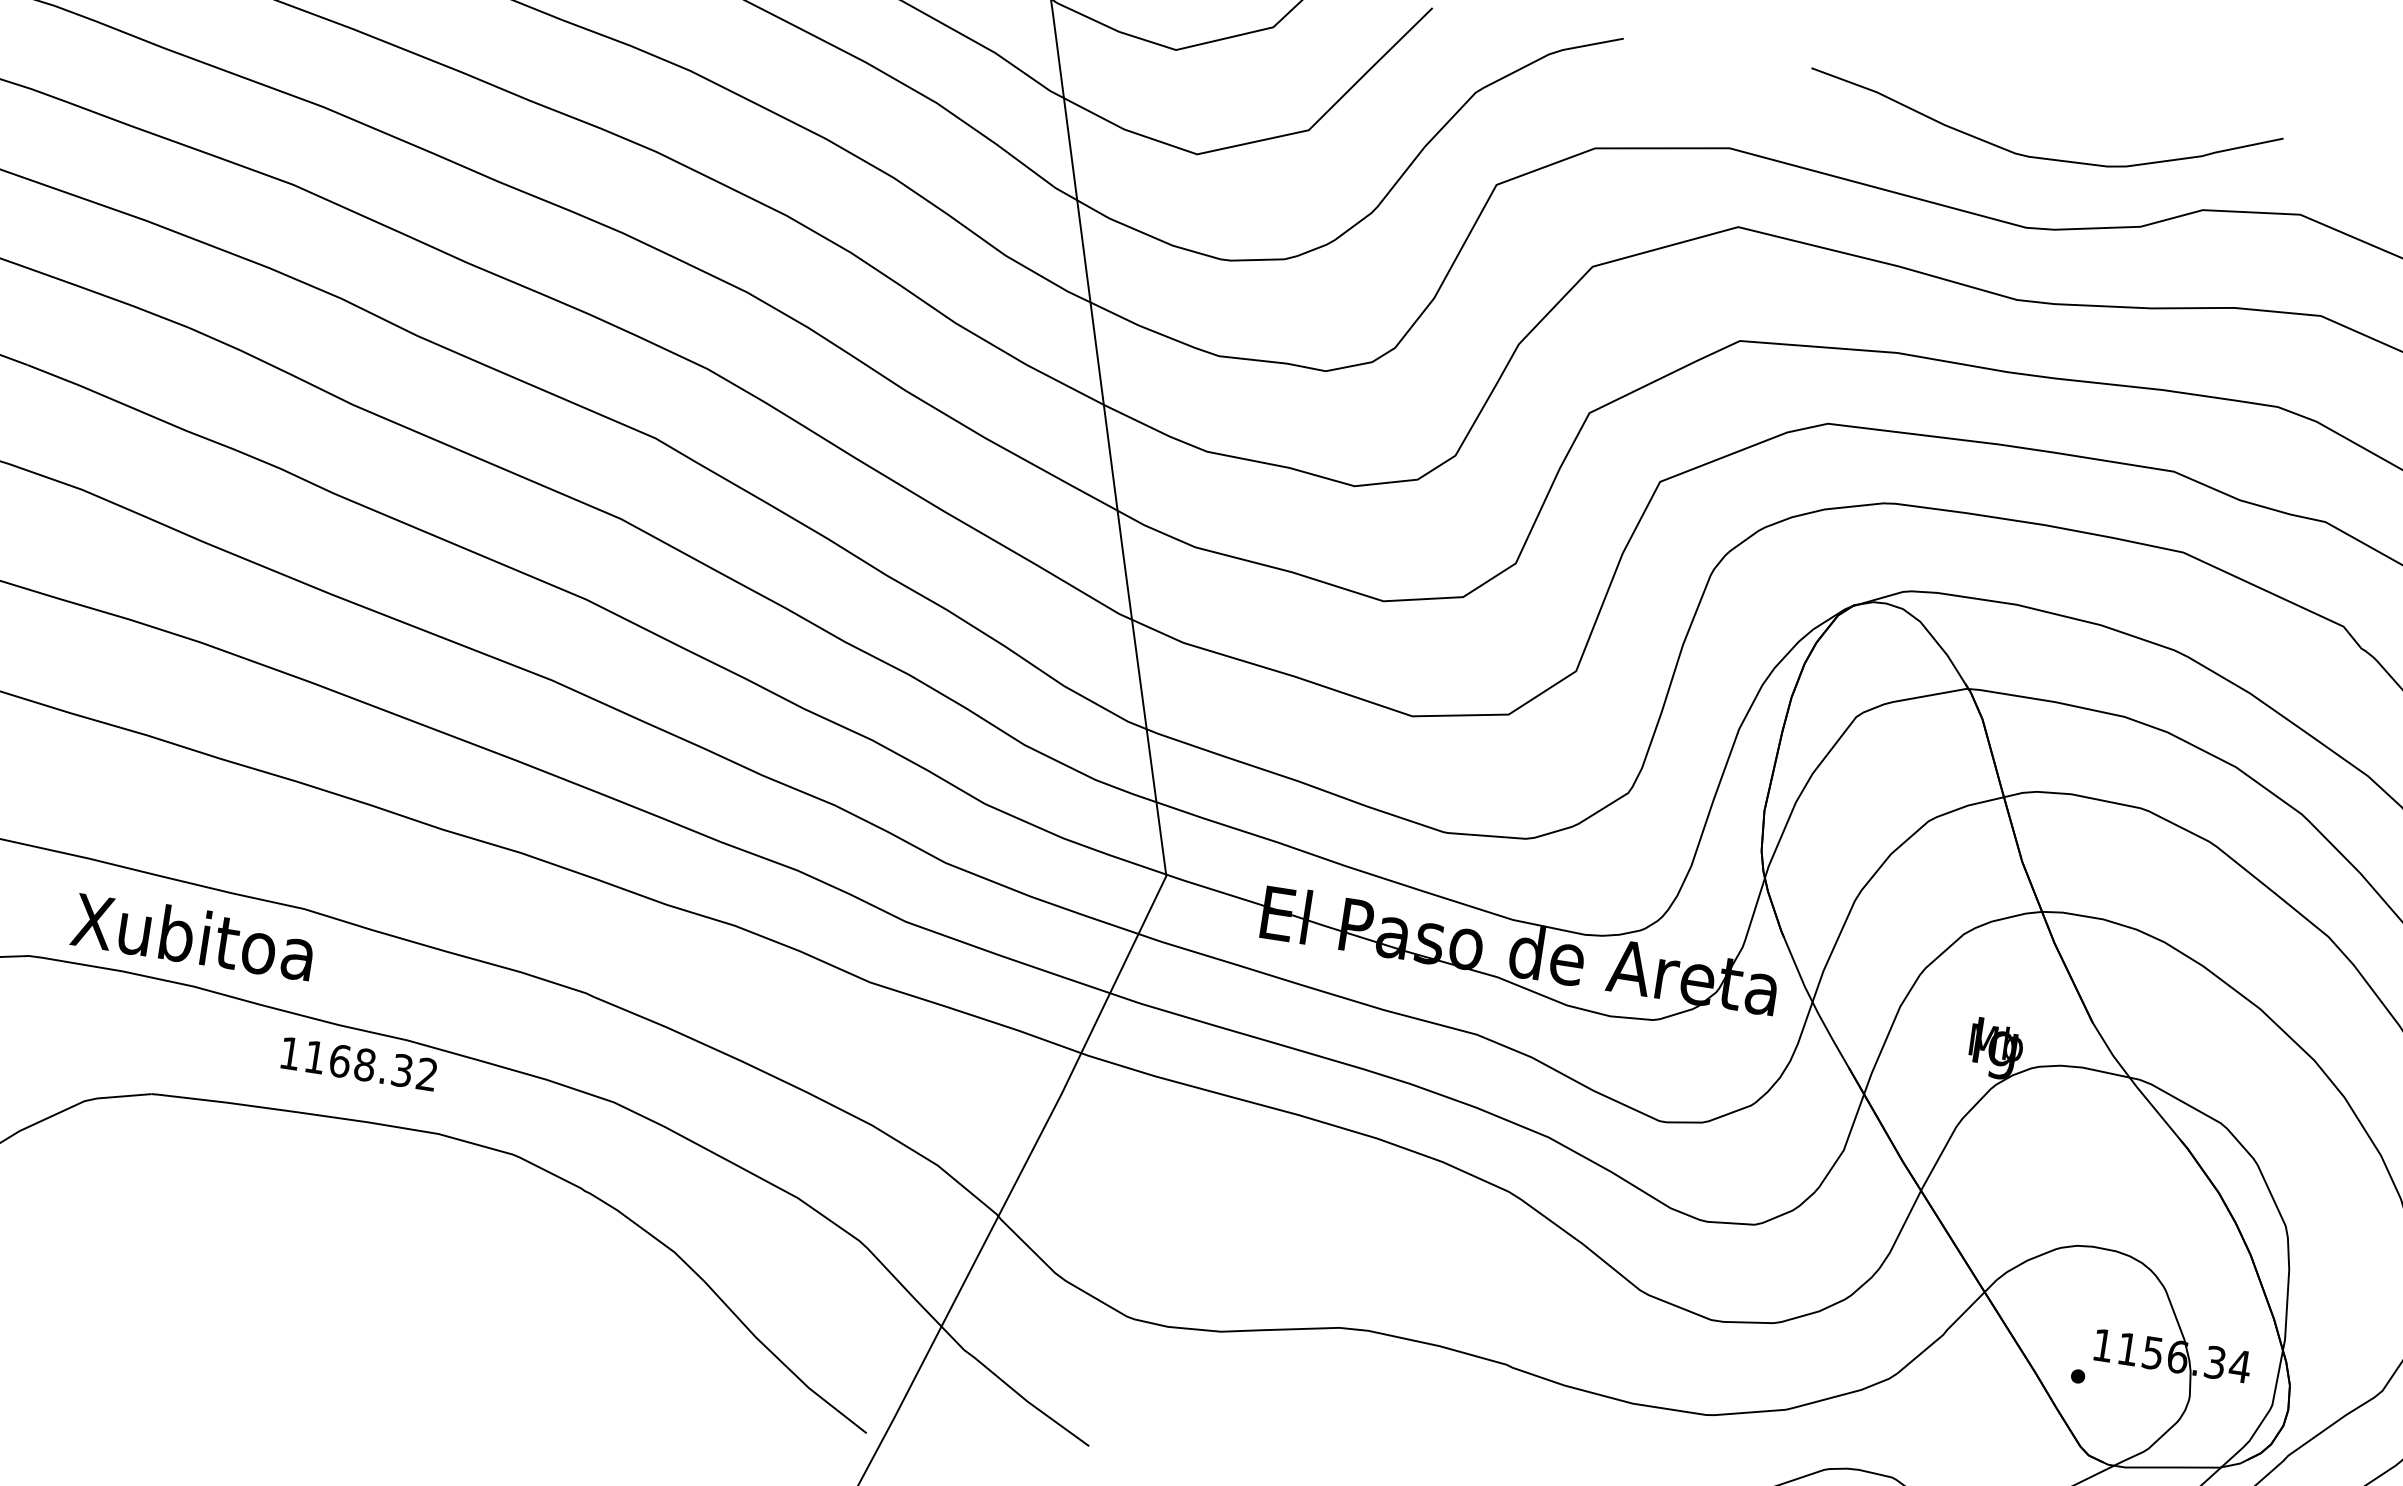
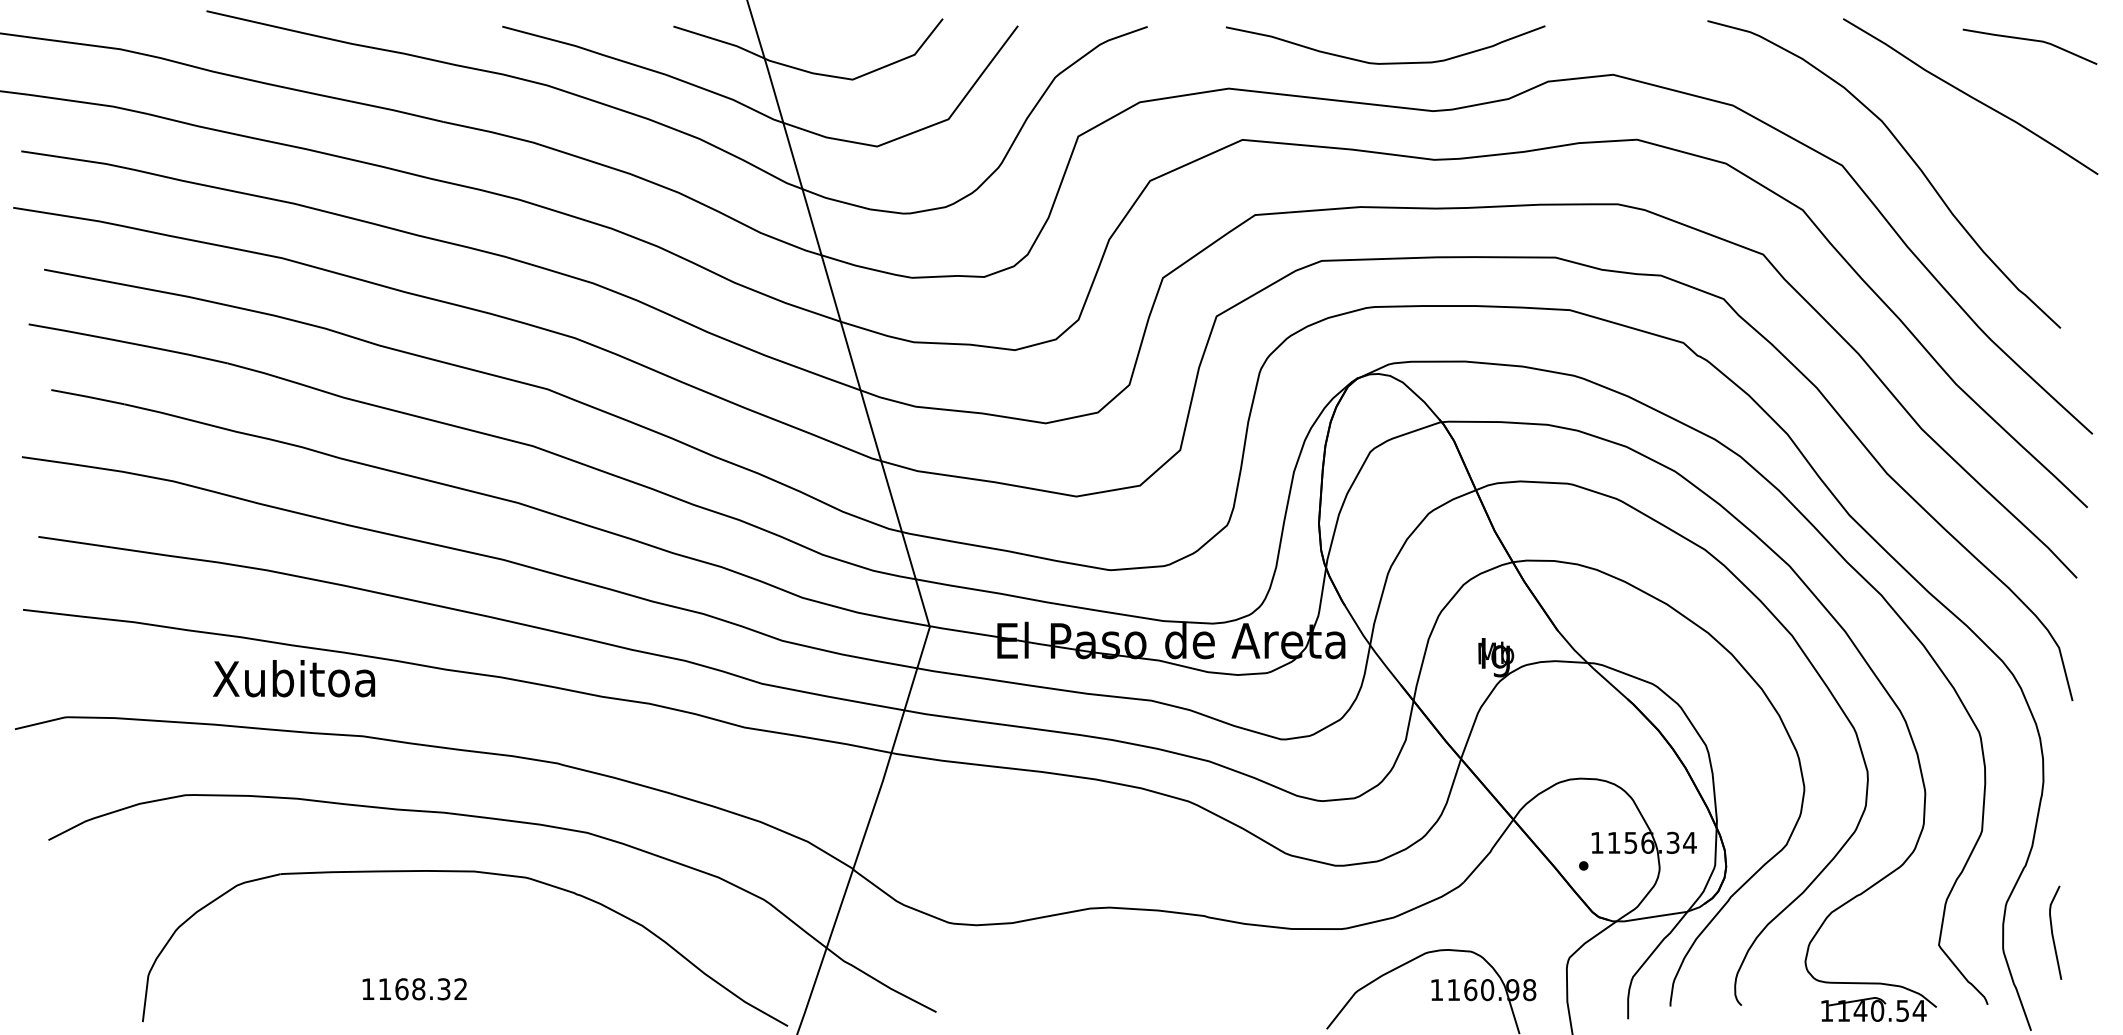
curve: (2039, 156) -> (1385, 62), moved
text: (193, 936) -> (294, 678), moved
text: (358, 1064) -> (414, 989), moved

